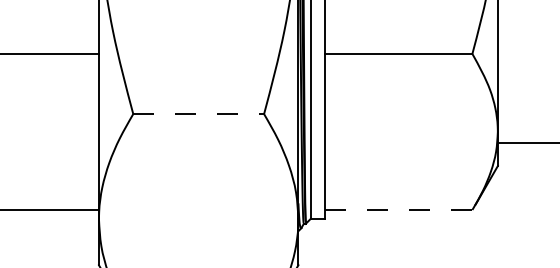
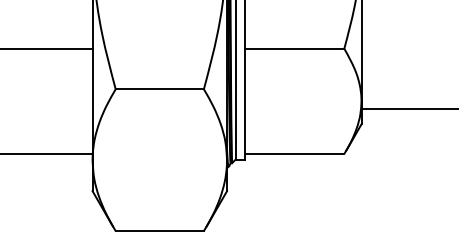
line: (199, 114) -> (160, 89), dashed -> solid
line: (398, 209) -> (294, 153), dashed -> solid

